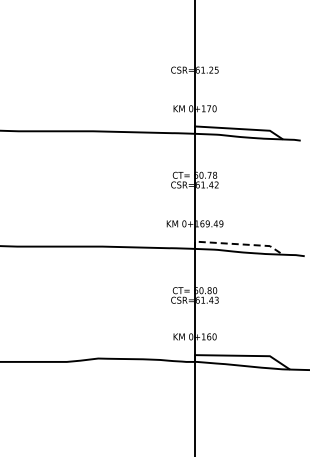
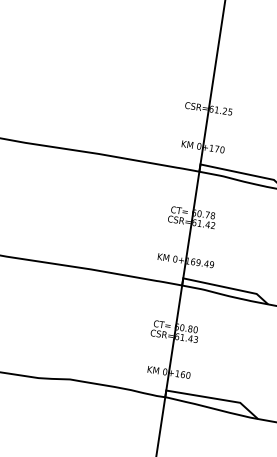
line: (236, 244) -> (223, 287), dashed -> solid

